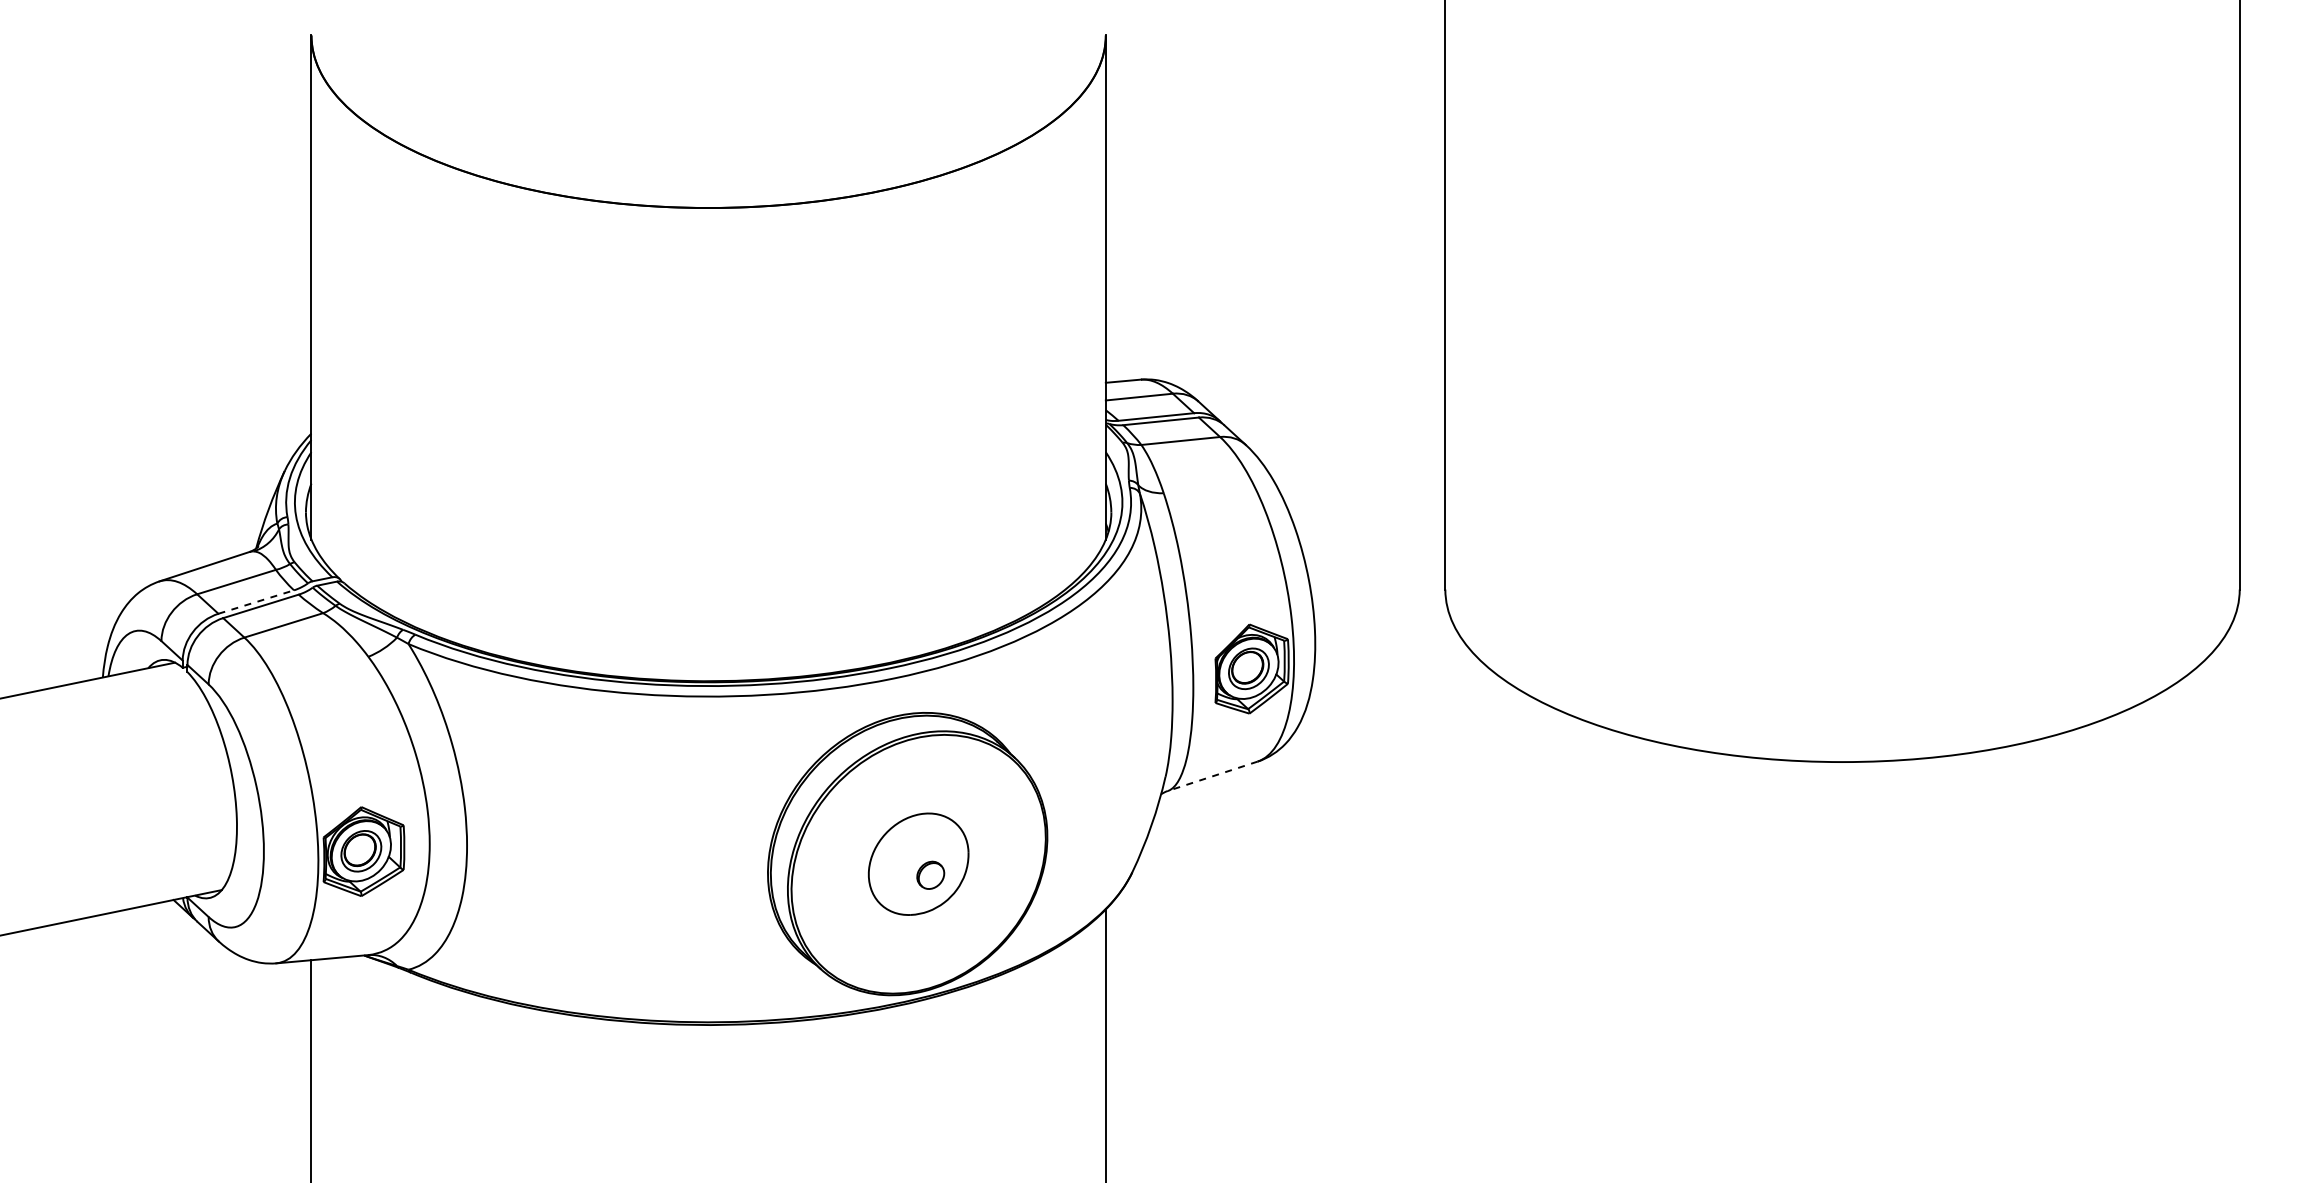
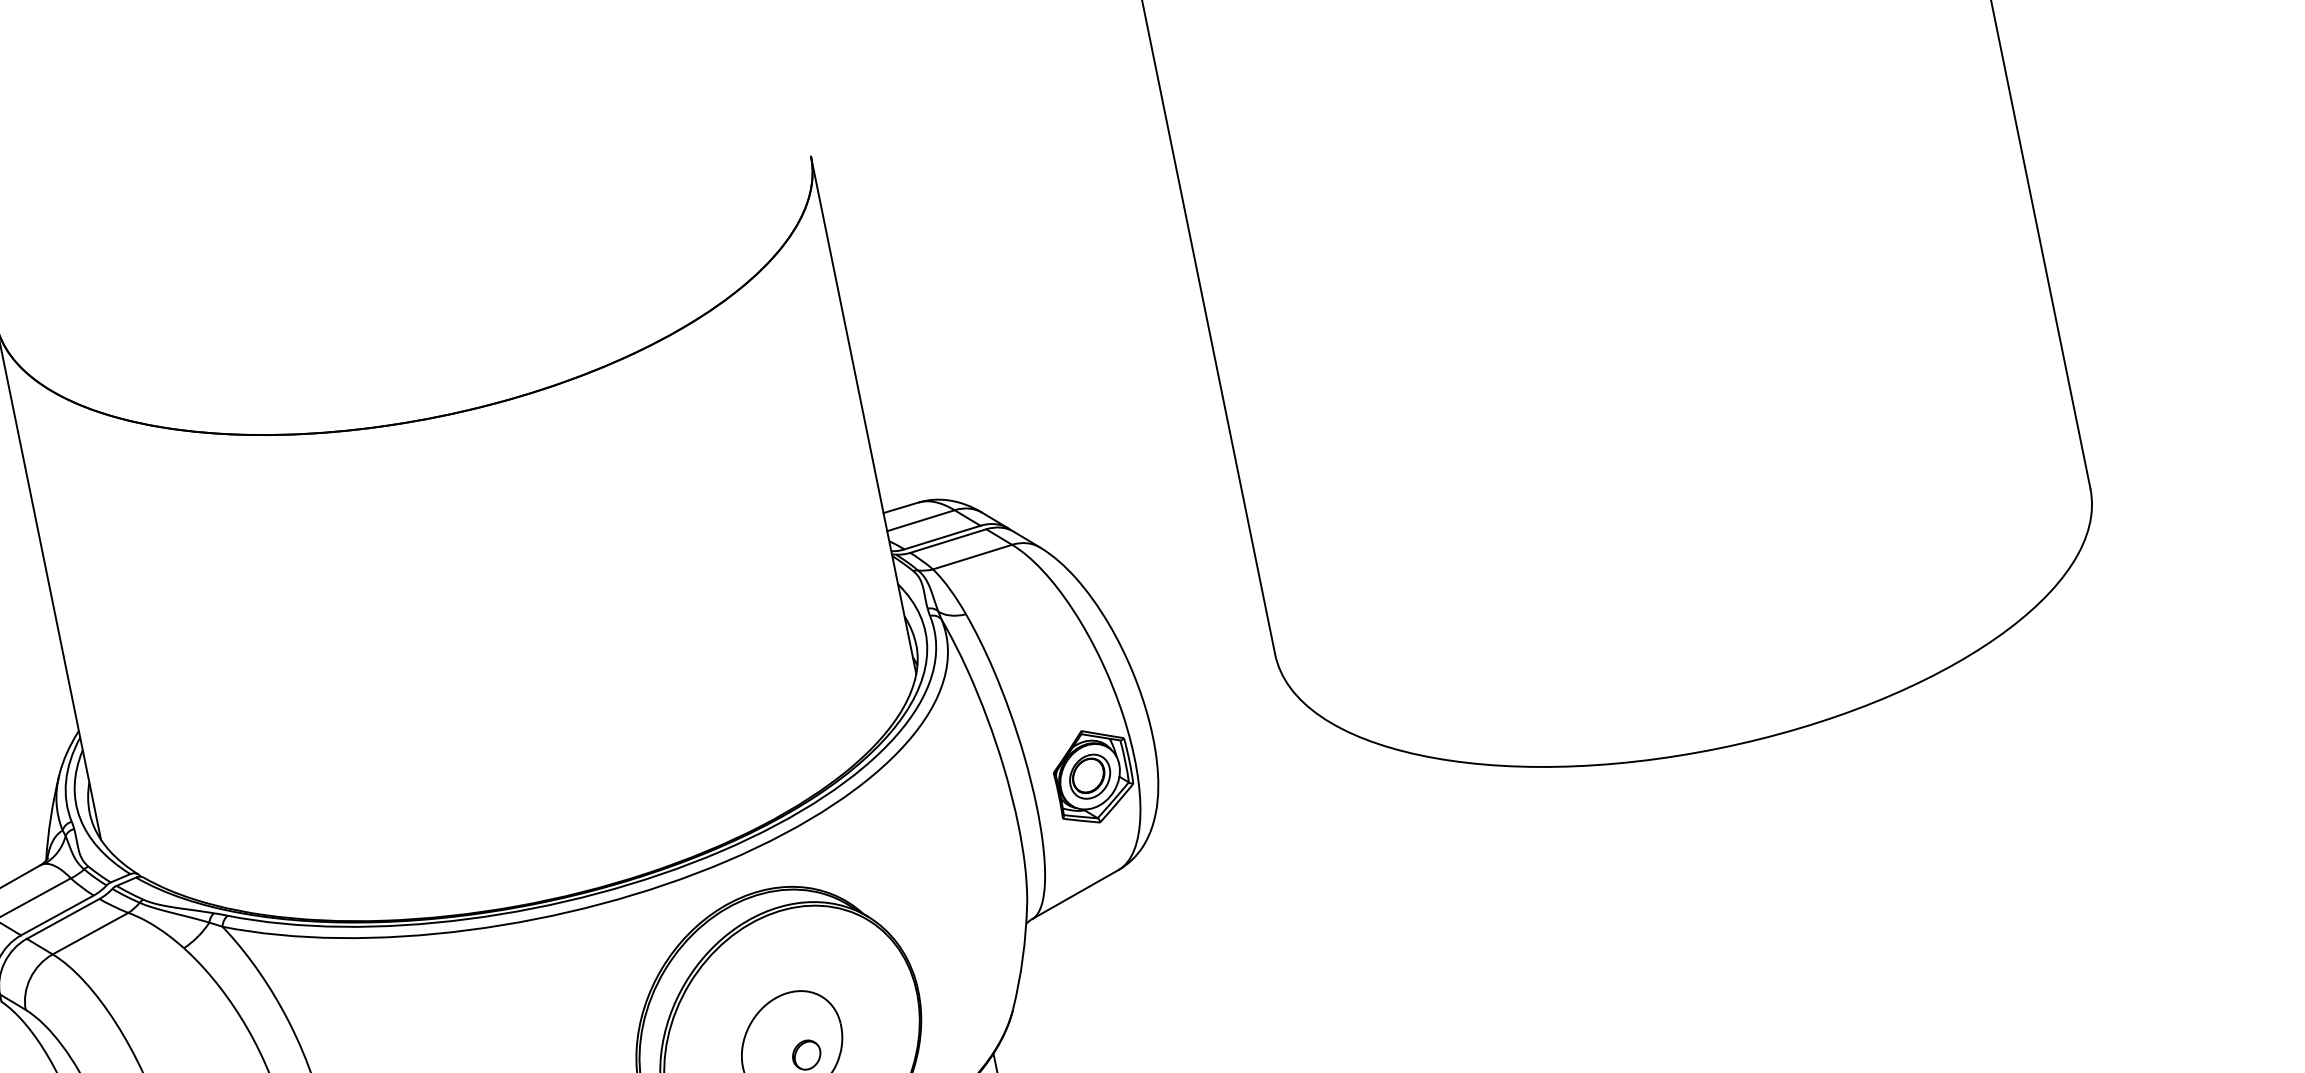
line: (256, 602) -> (57, 915), dashed -> solid
line: (1212, 776) -> (1075, 894), dashed -> solid

